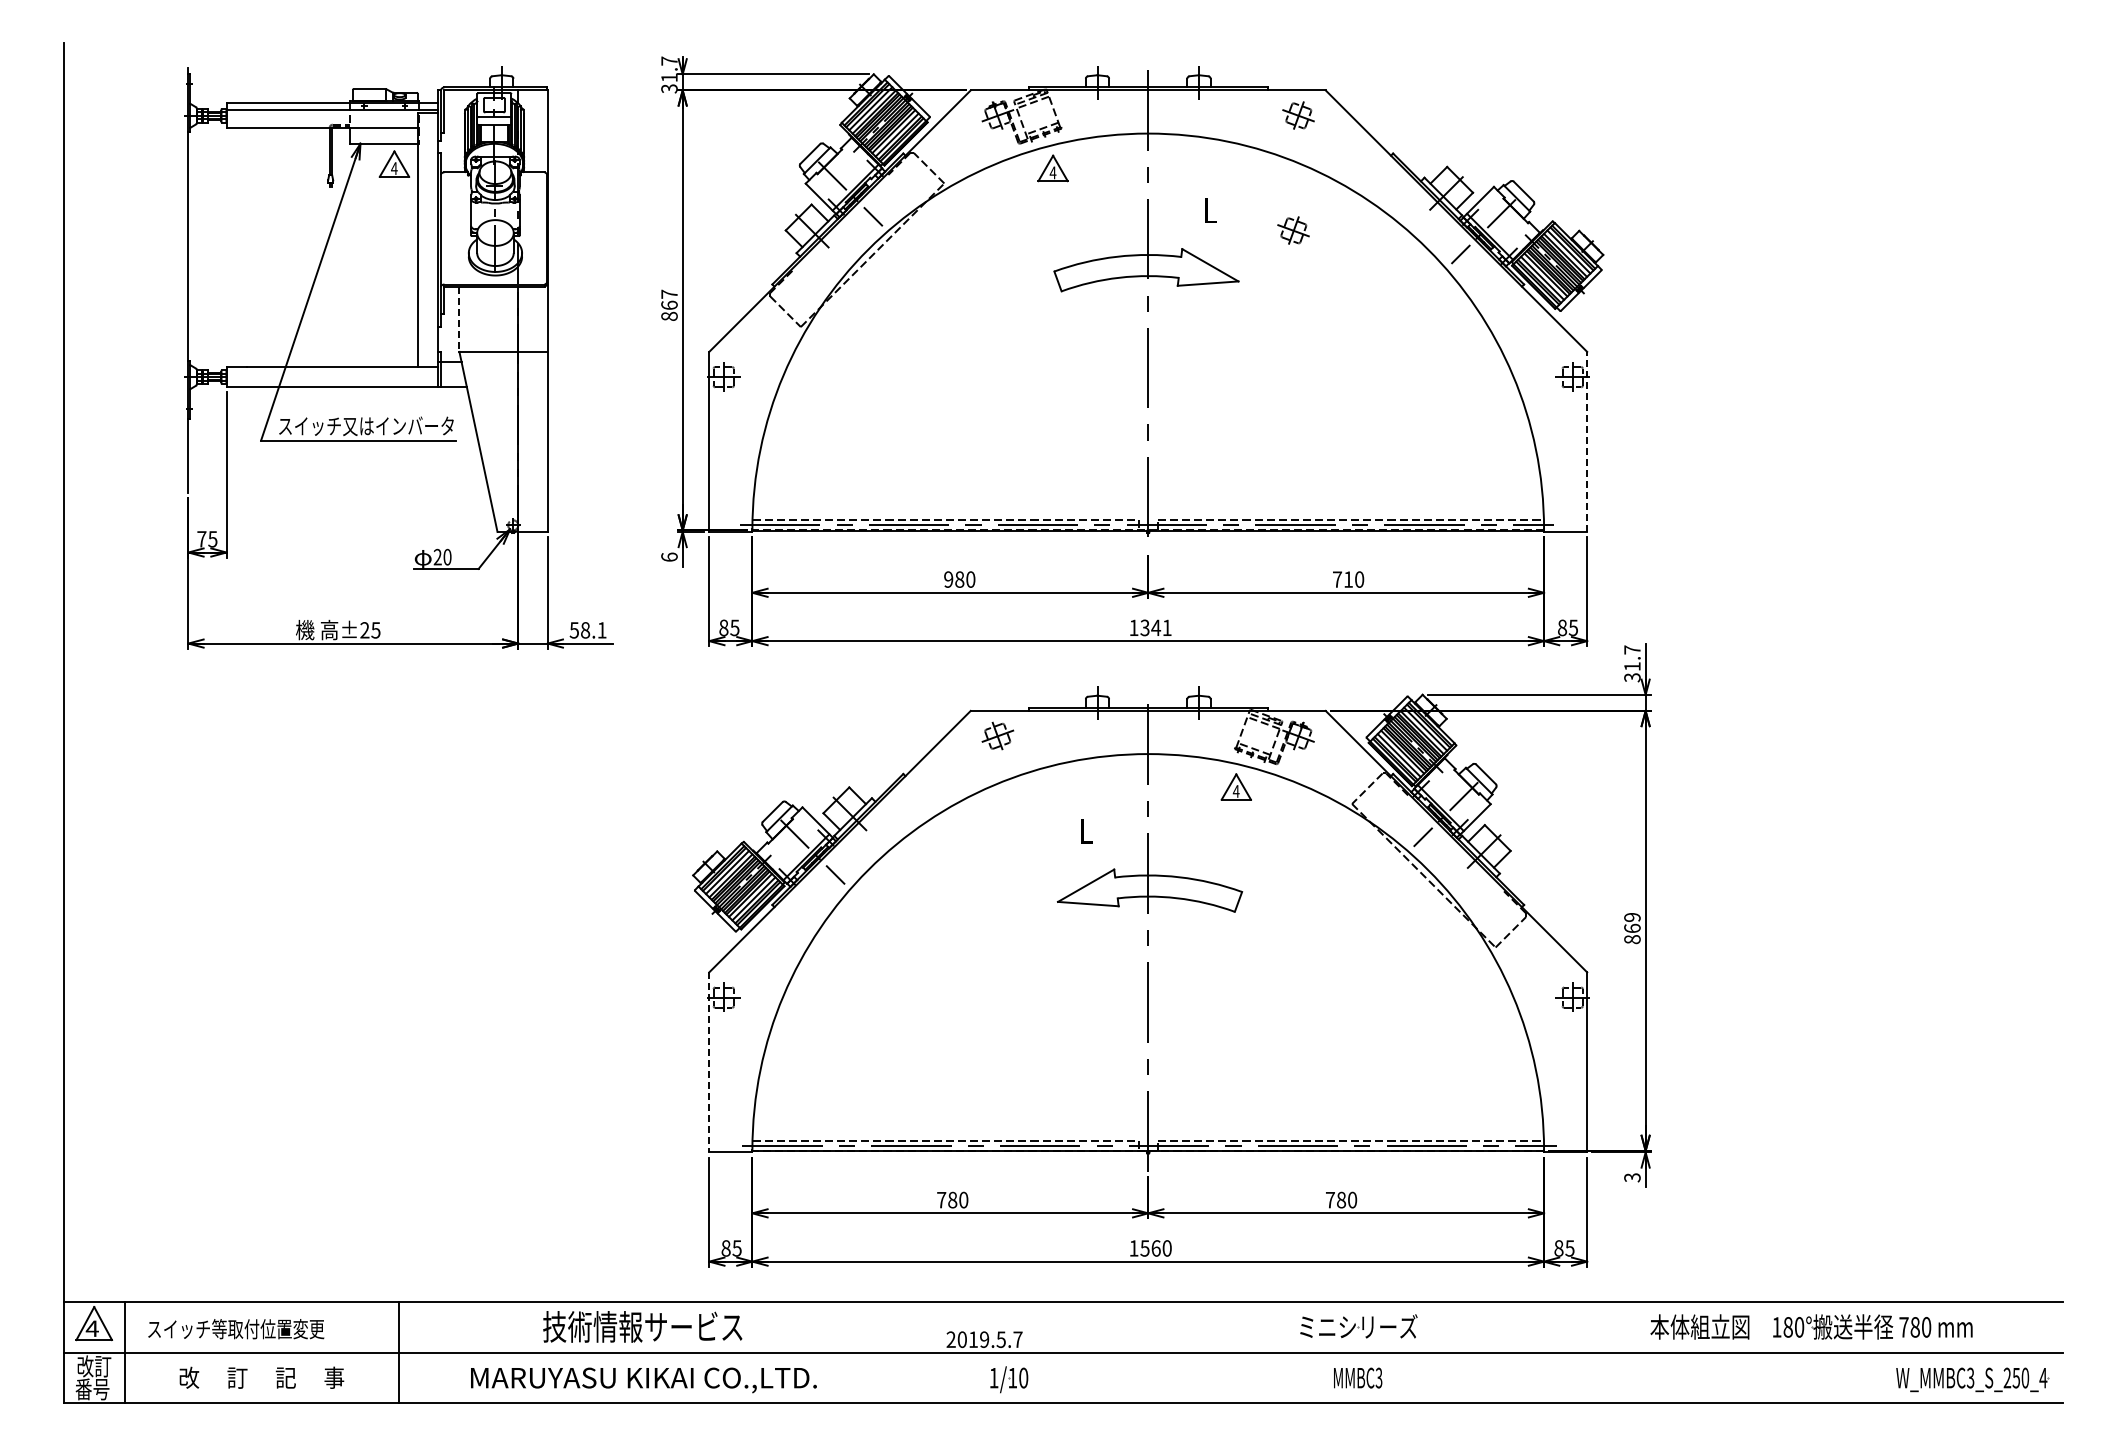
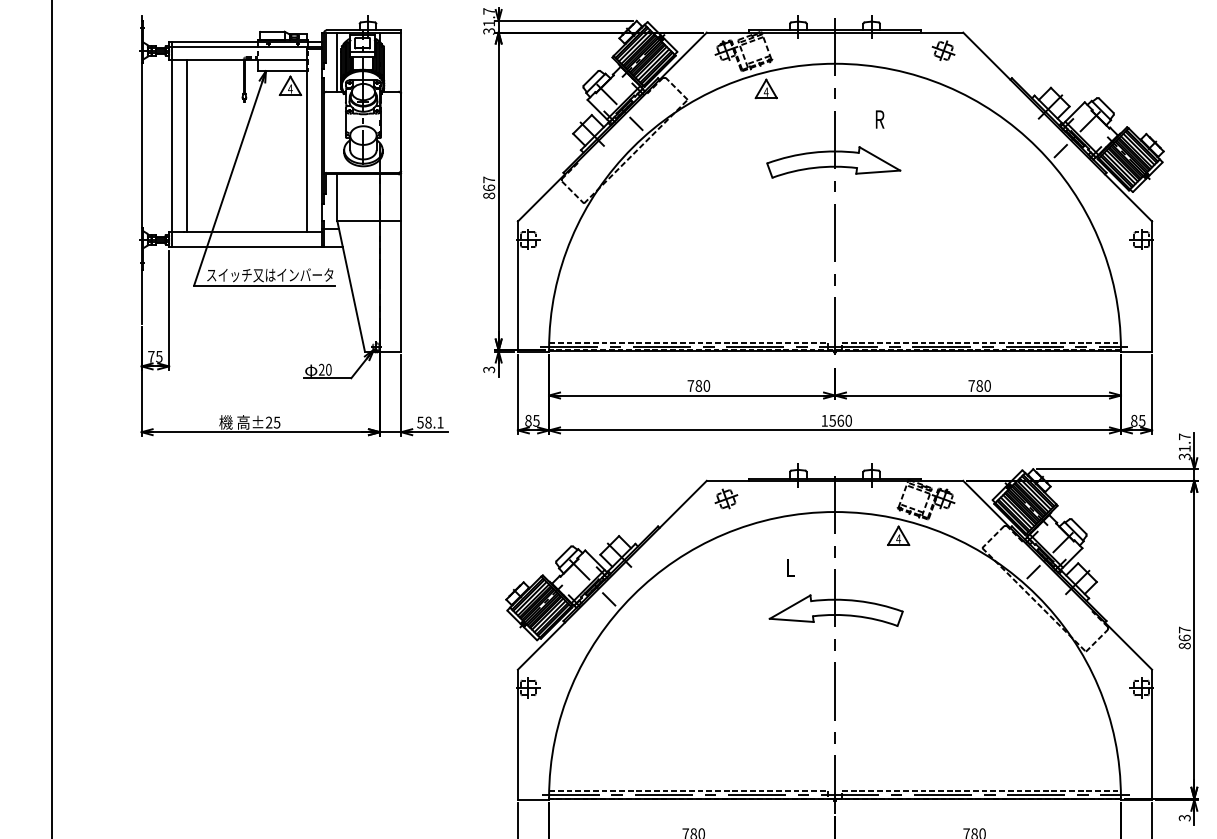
line: (459, 131) -> (337, 62), added
text: (1210, 210) -> (879, 119), L -> R
part: (1293, 230) -> (939, 133), removed
line: (231, 245) -> (172, 144), added
line: (251, 247) -> (187, 146), added
line: (459, 319) -> (337, 198), dashed -> solid
line: (1587, 441) -> (1152, 286), dashed -> solid
text: (669, 556) -> (489, 369), 6 -> 3
text: (948, 579) -> (690, 385), 980 -> 780
text: (1348, 579) -> (979, 385), 710 -> 780
text: (1156, 627) -> (840, 420), 1341 -> 1560
text: (1632, 916) -> (1184, 629), 869 -> 867
line: (709, 1062) -> (518, 734), dashed -> solid

